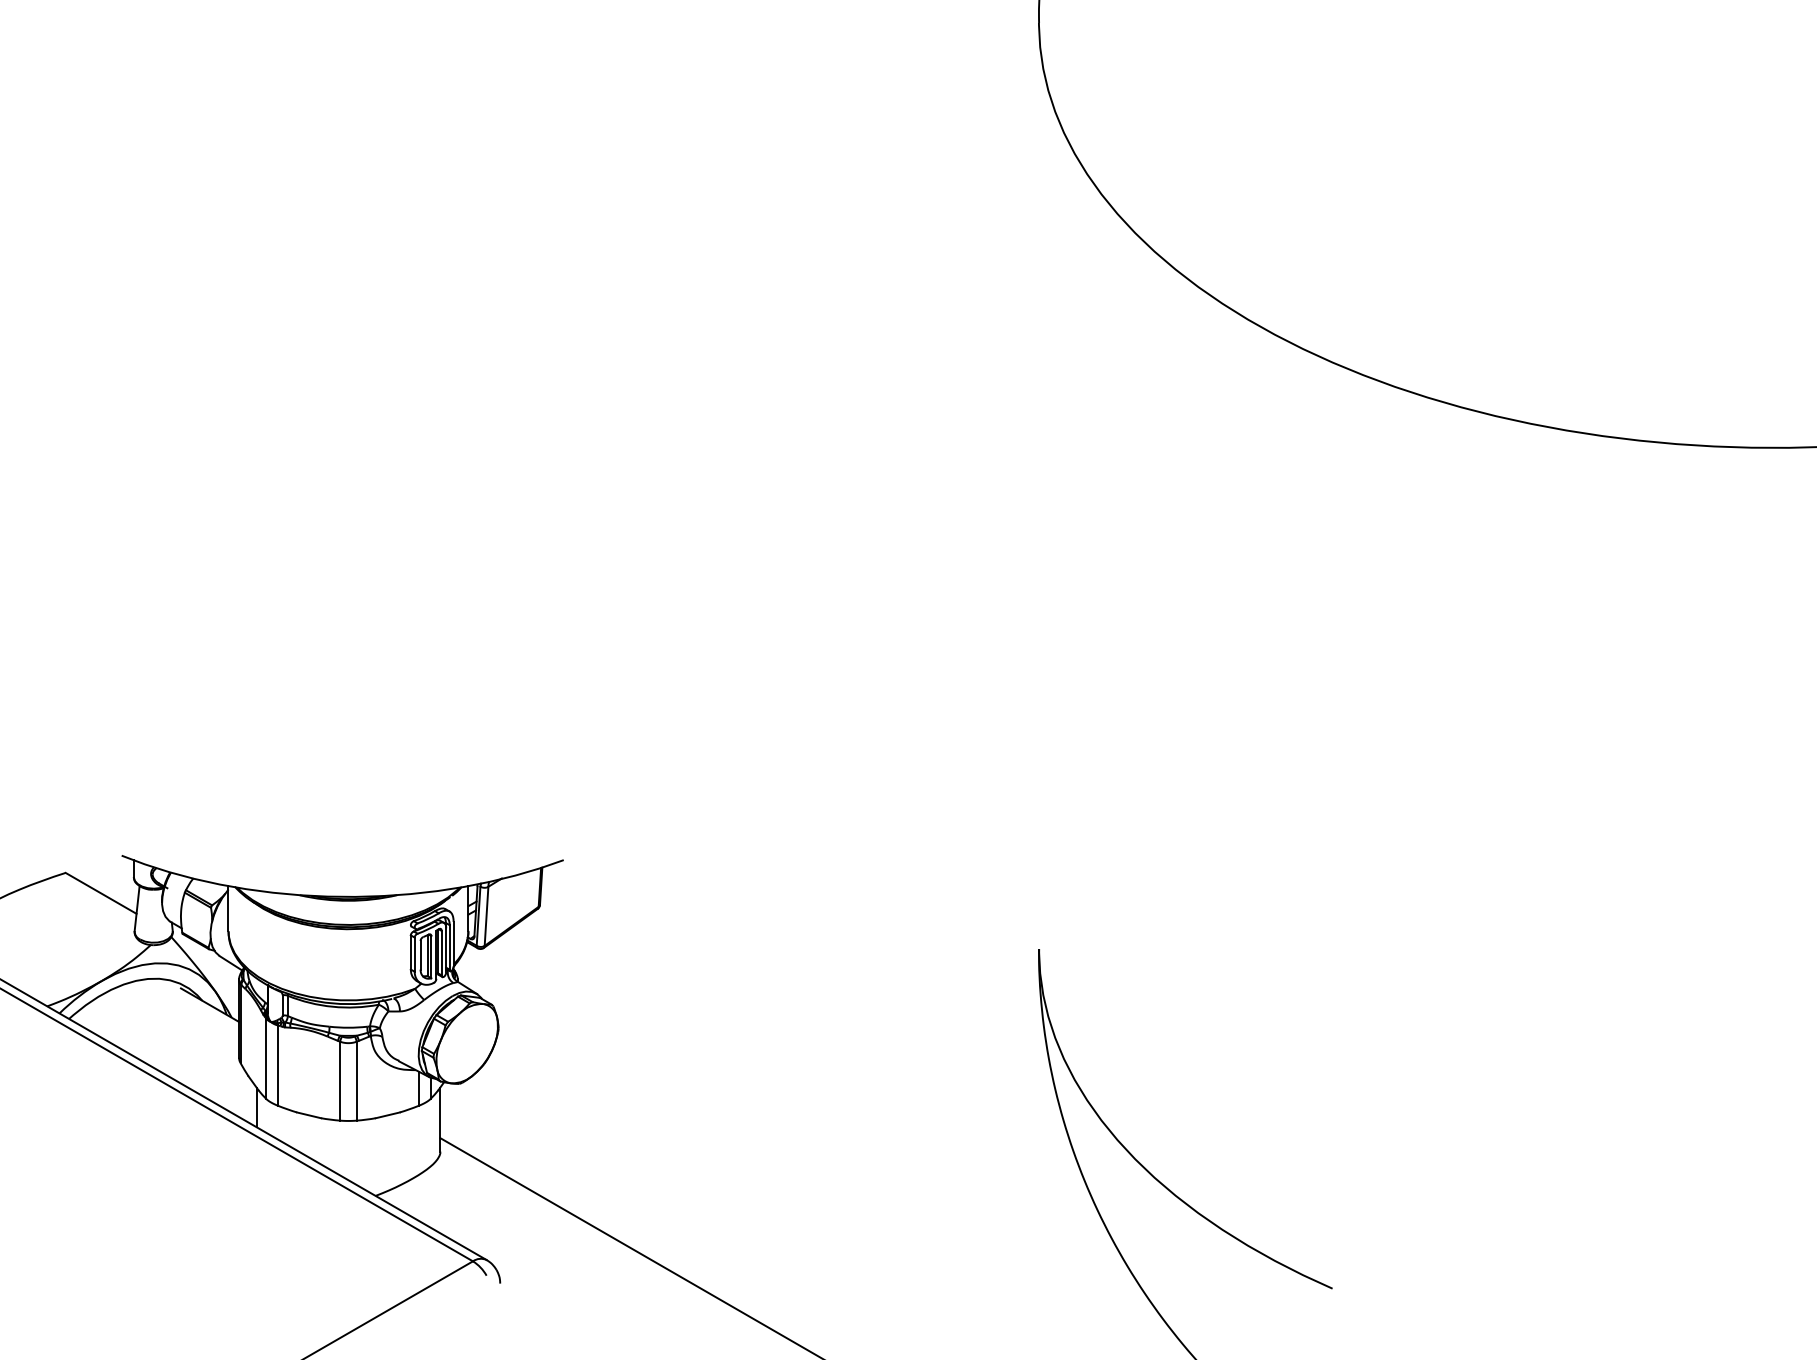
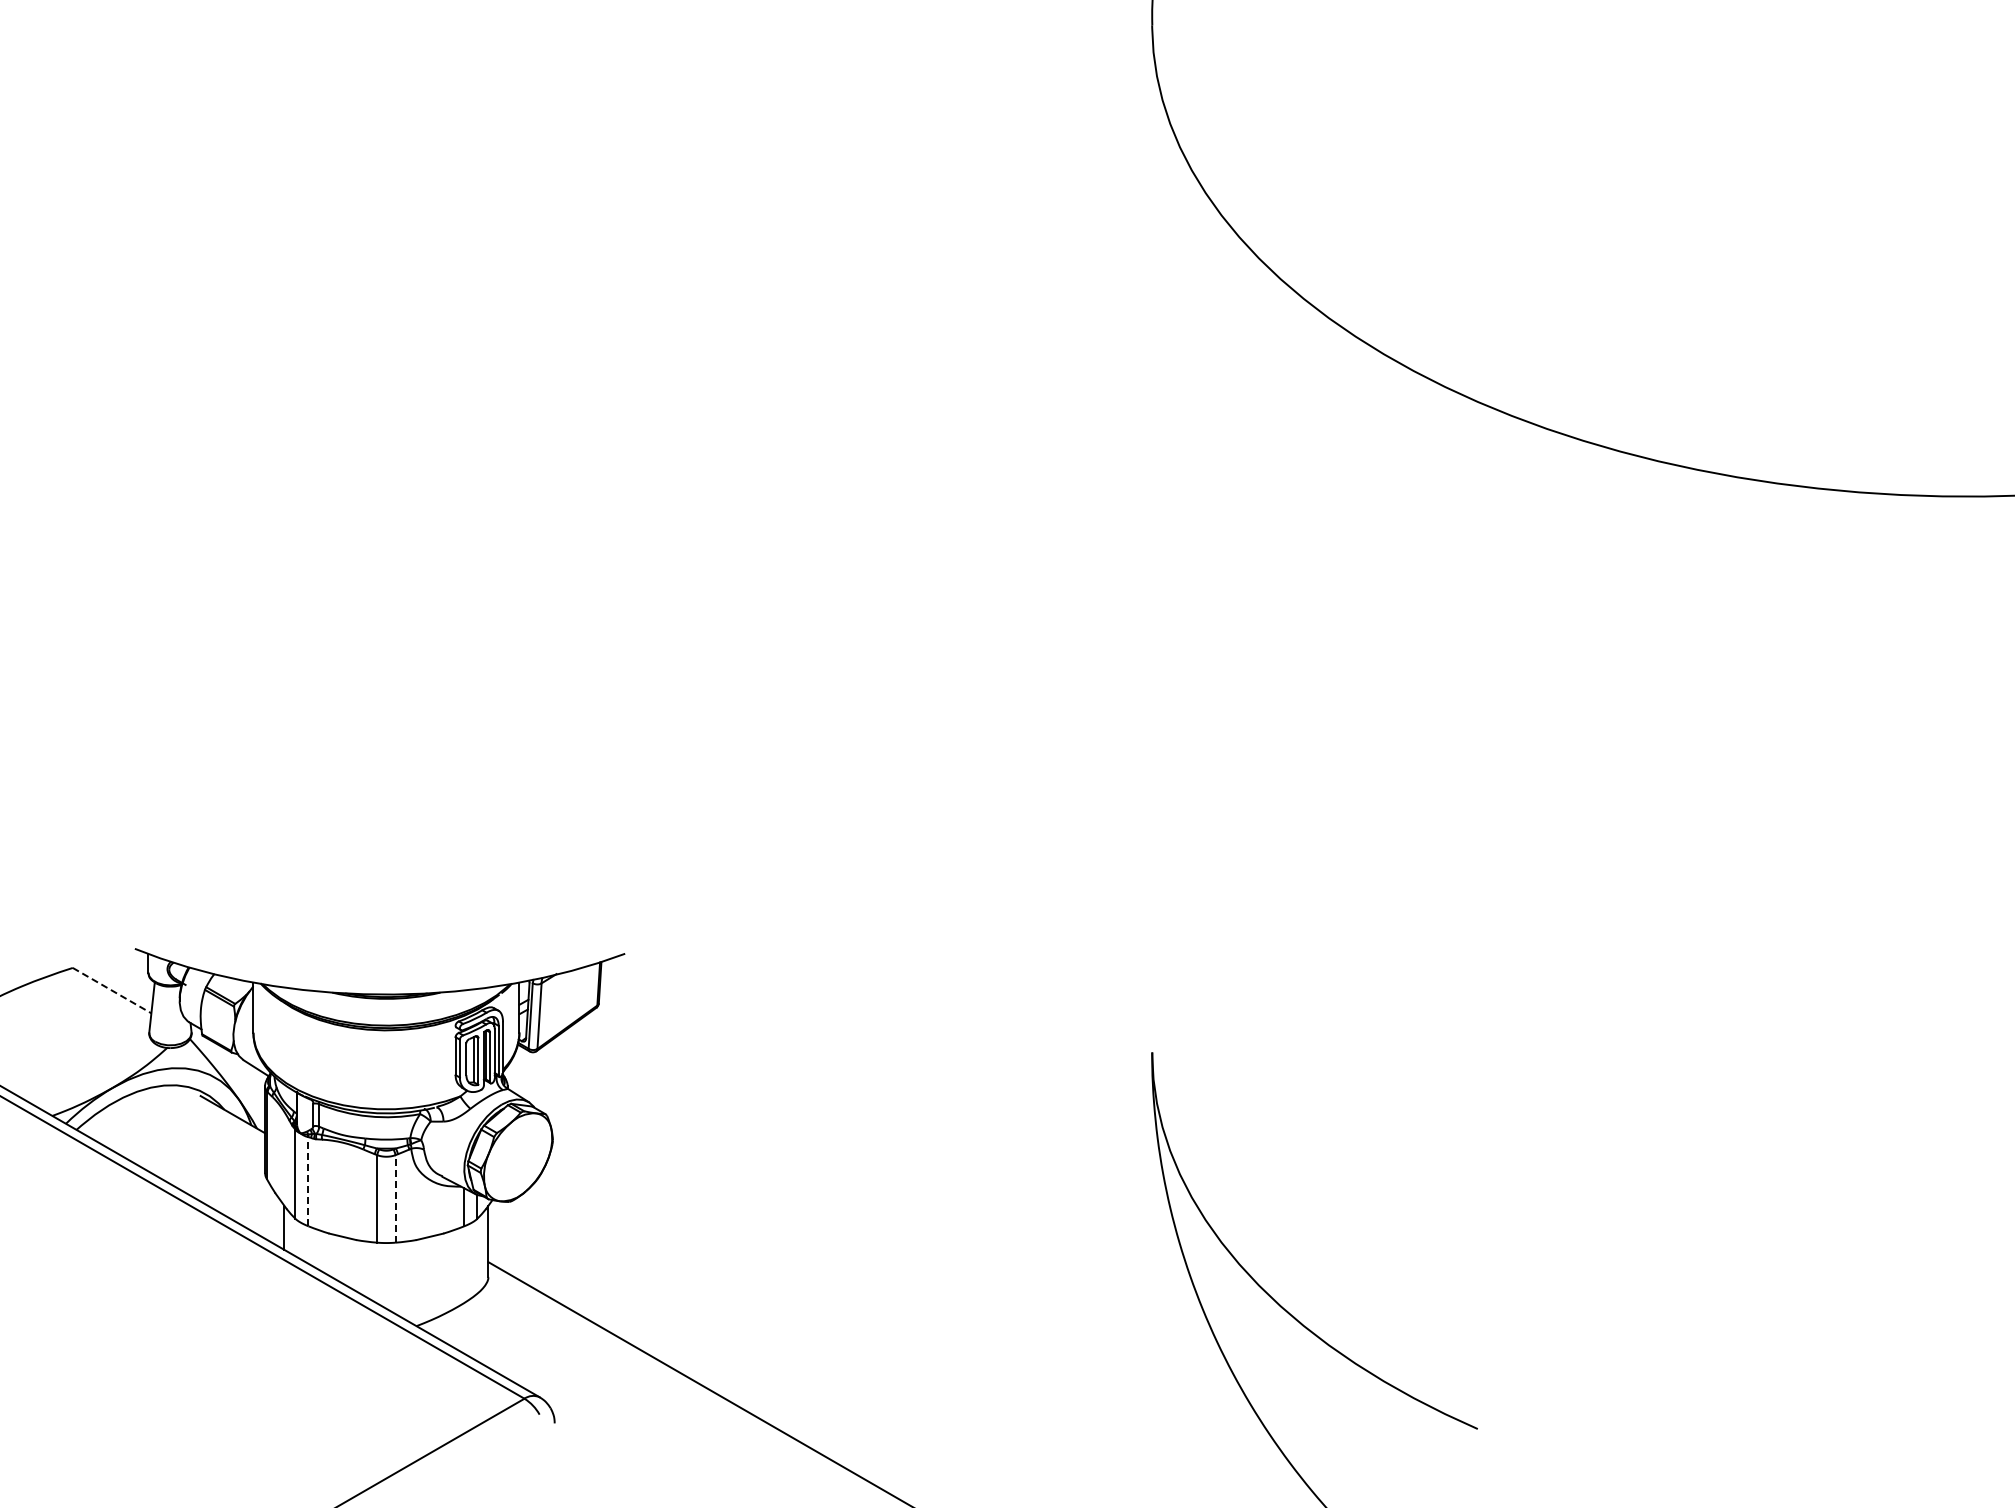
line: (101, 893) -> (112, 990), solid -> dashed
line: (278, 1065) -> (308, 1181), solid -> dashed
line: (356, 1080) -> (395, 1198), solid -> dashed

